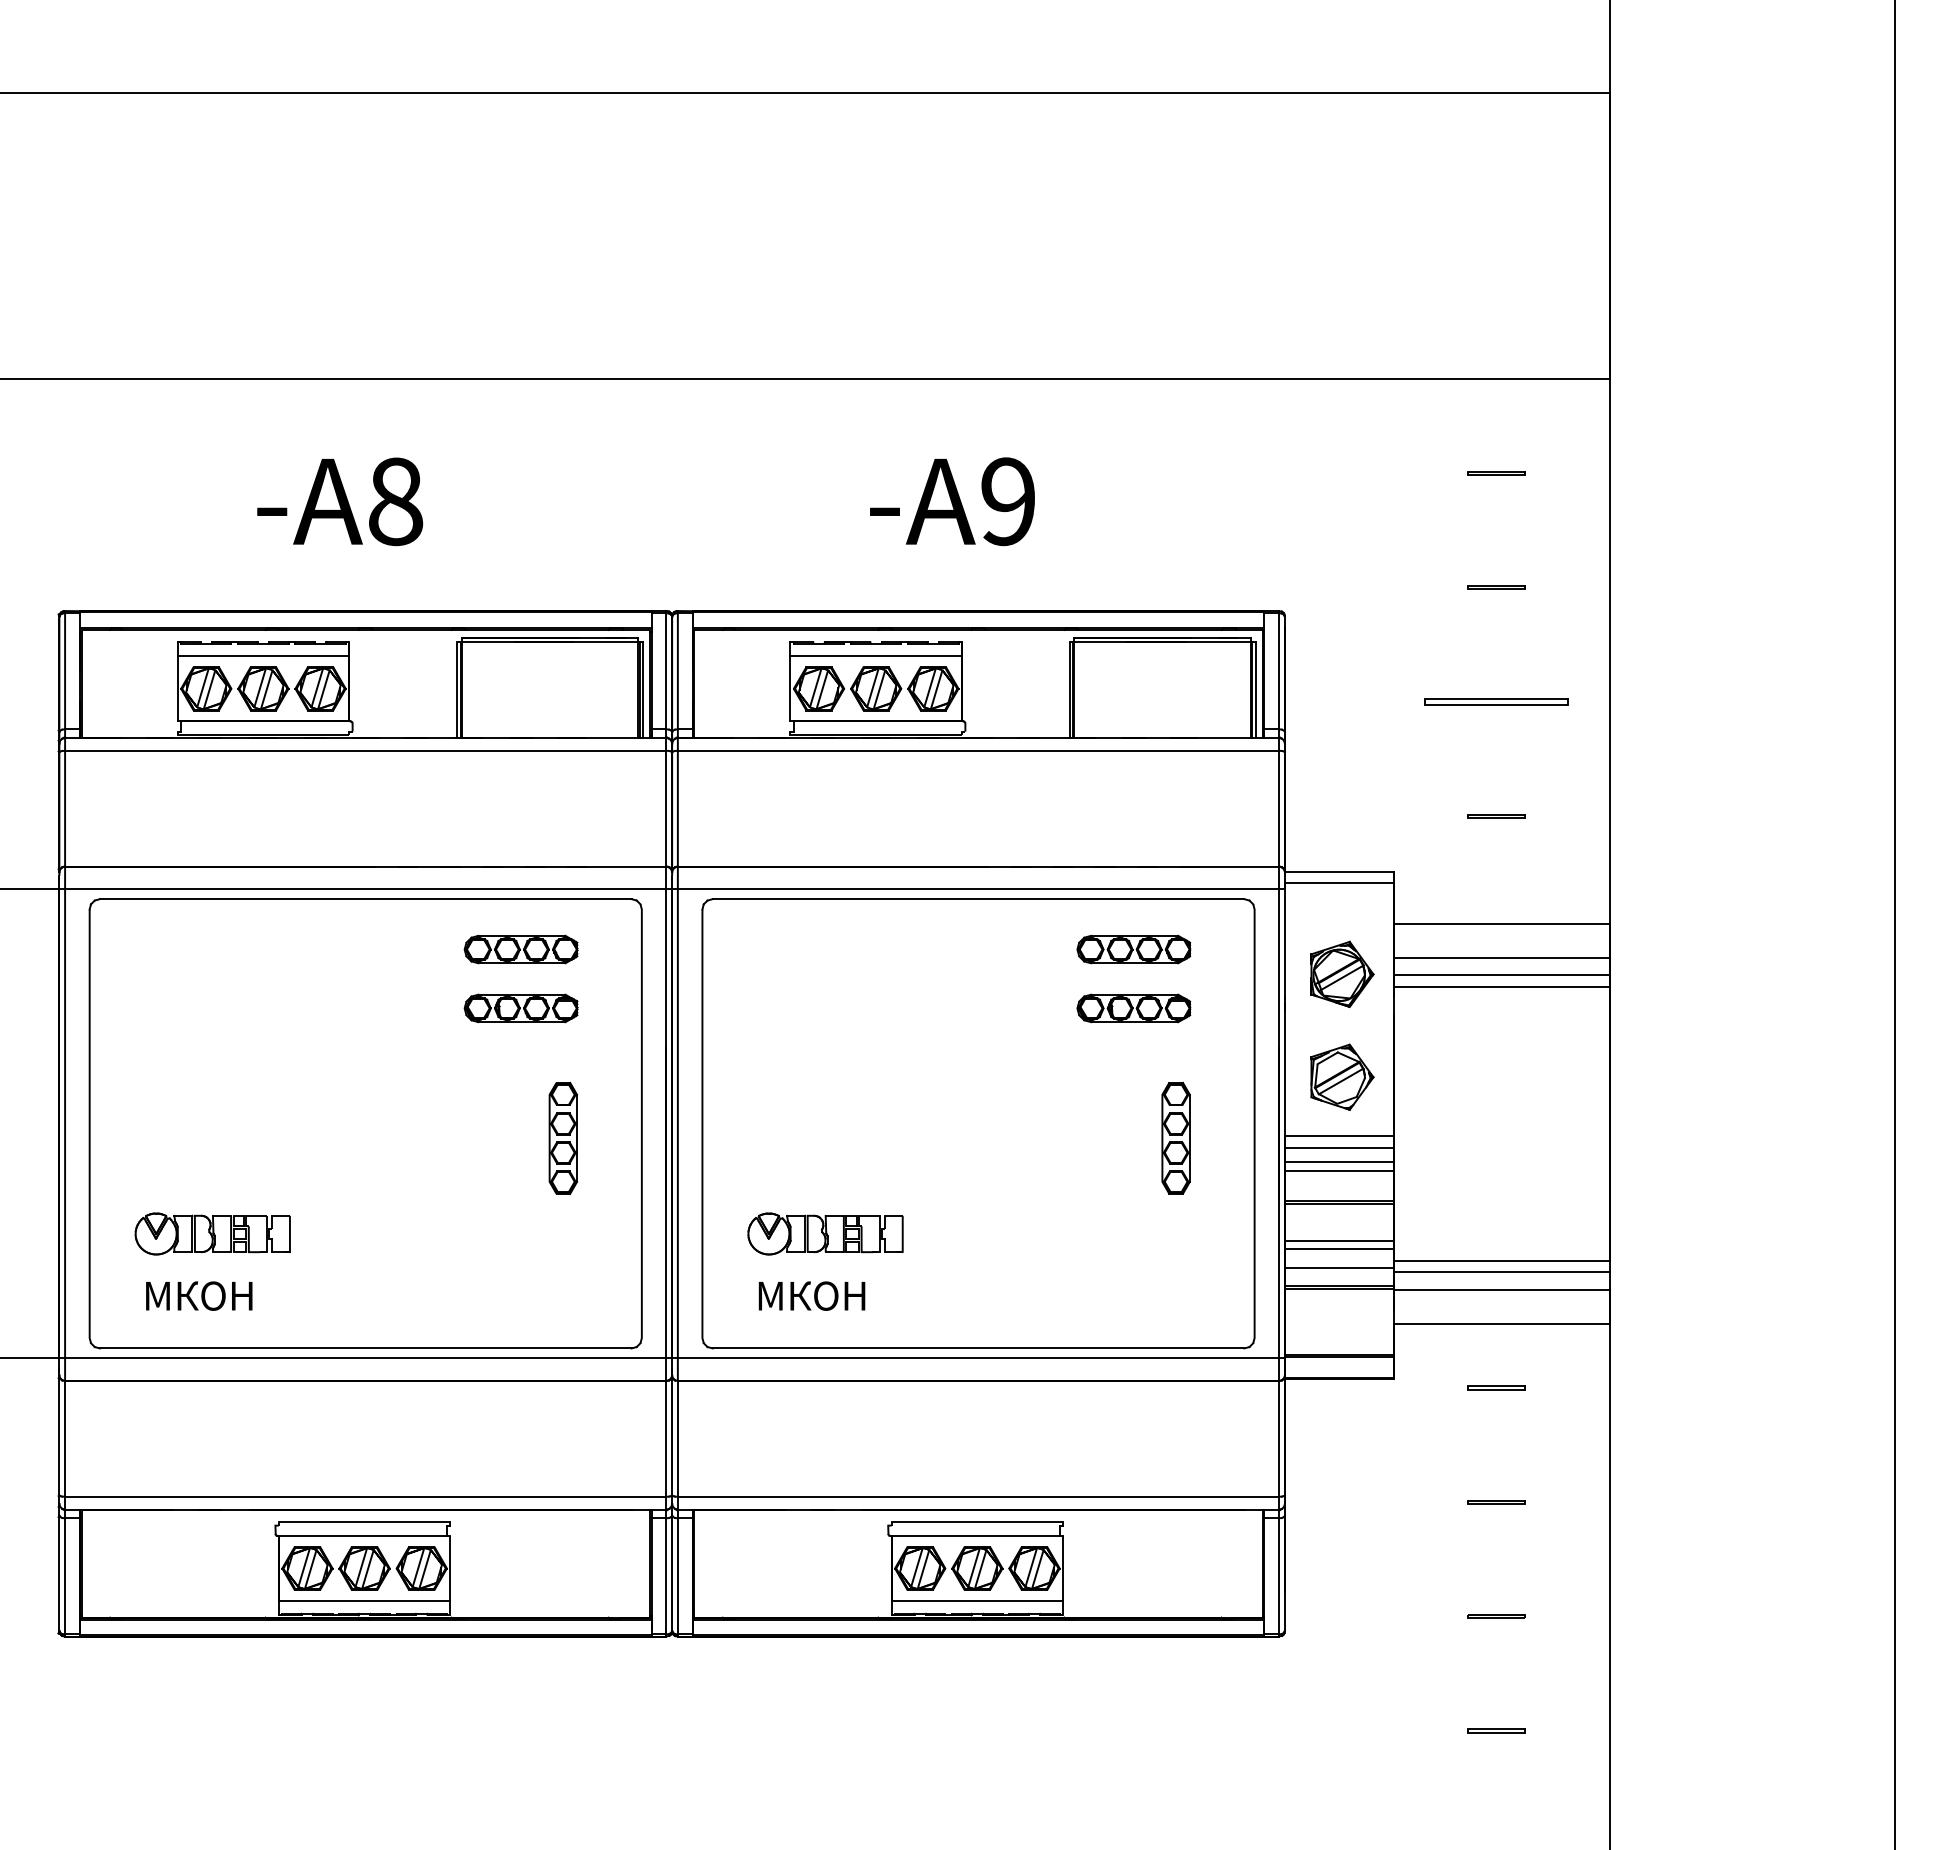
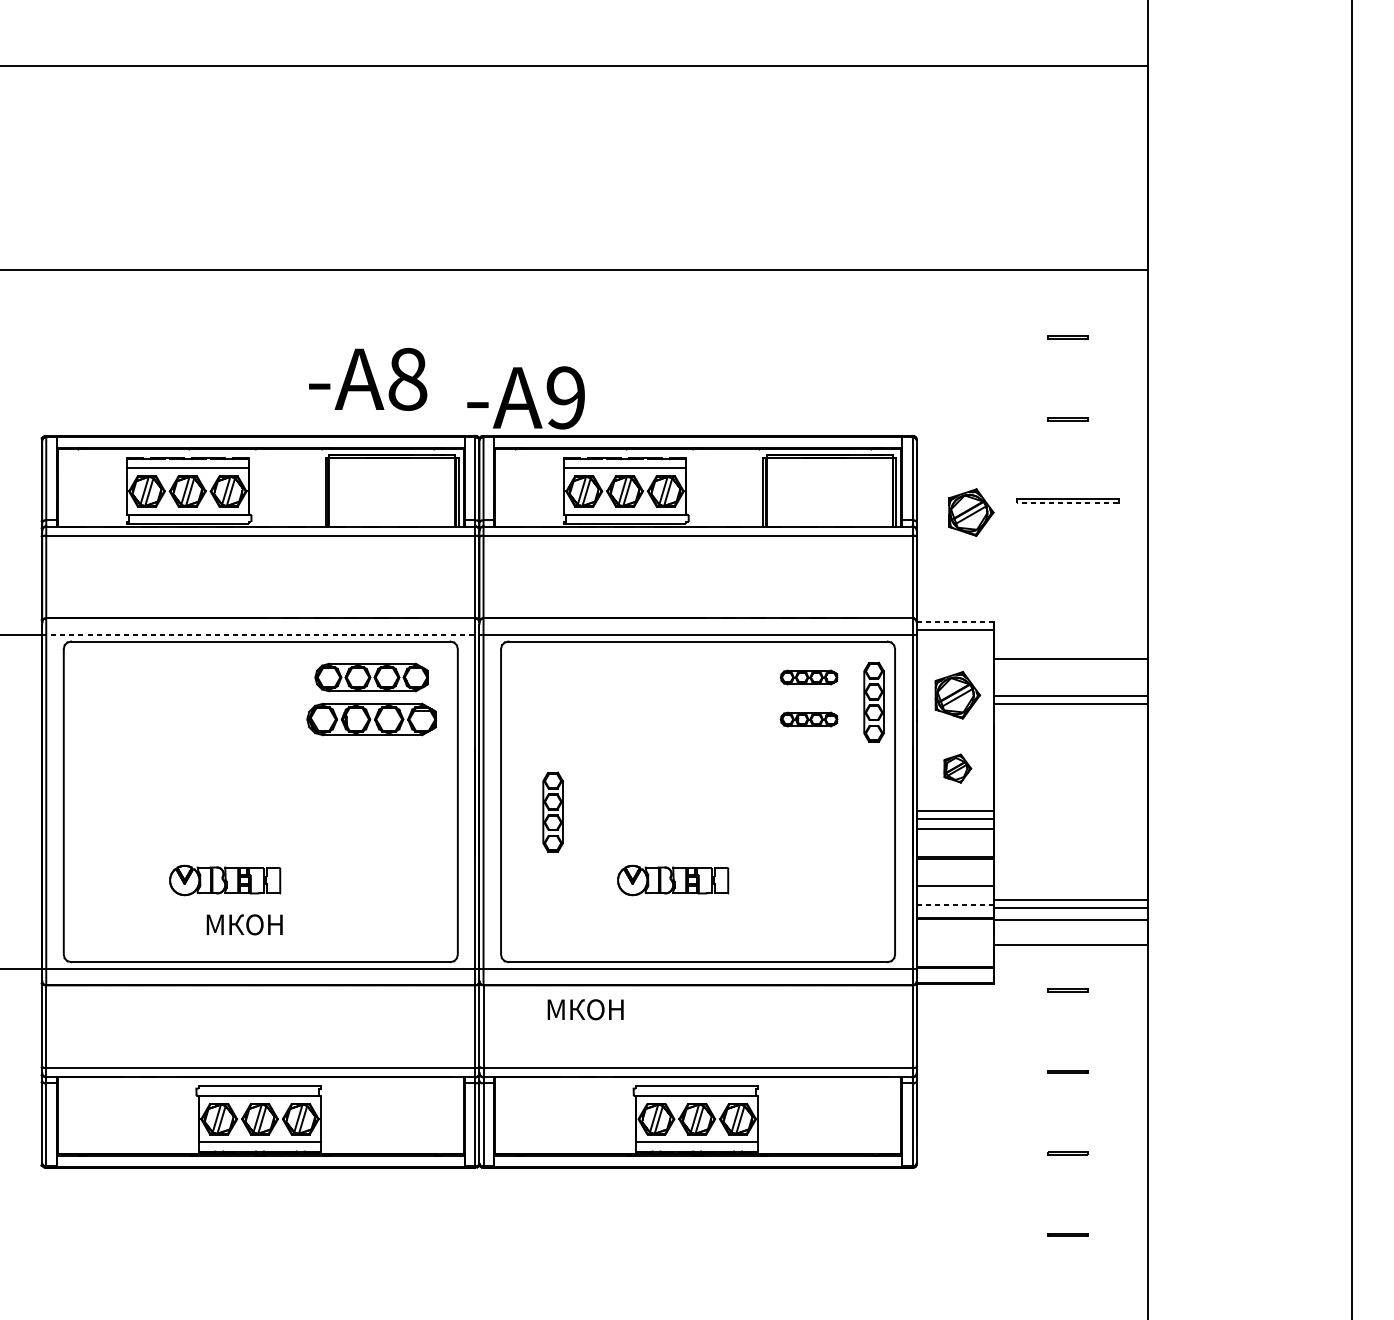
text: (340, 501) -> (368, 379), moved
text: (952, 501) -> (526, 397), moved
line: (1493, 704) -> (1065, 502), solid -> dashed
part: (1361, 717) -> (971, 511), added
line: (1496, 815) -> (1067, 581), removed
line: (1338, 872) -> (954, 622), solid -> dashed
line: (366, 889) -> (261, 634), solid -> dashed
part: (520, 949) -> (371, 677), size x1.4
part: (1133, 949) -> (808, 677), size x0.7
line: (1501, 958) -> (1071, 683), removed
part: (520, 1008) -> (371, 719), size x1.6
part: (1133, 1008) -> (808, 719), size x0.7
part: (1342, 1076) -> (957, 768), size x0.6
part: (563, 1137) -> (553, 811), moved
part: (1175, 1137) -> (873, 701), moved
line: (1338, 1170) -> (954, 835), removed
part: (212, 1233) -> (224, 880), moved
part: (825, 1233) -> (673, 880), moved
line: (1338, 1248) -> (954, 890), removed
line: (1339, 1268) -> (955, 905), solid -> dashed
text: (199, 1295) -> (244, 924), moved
text: (811, 1295) -> (585, 1009), moved

